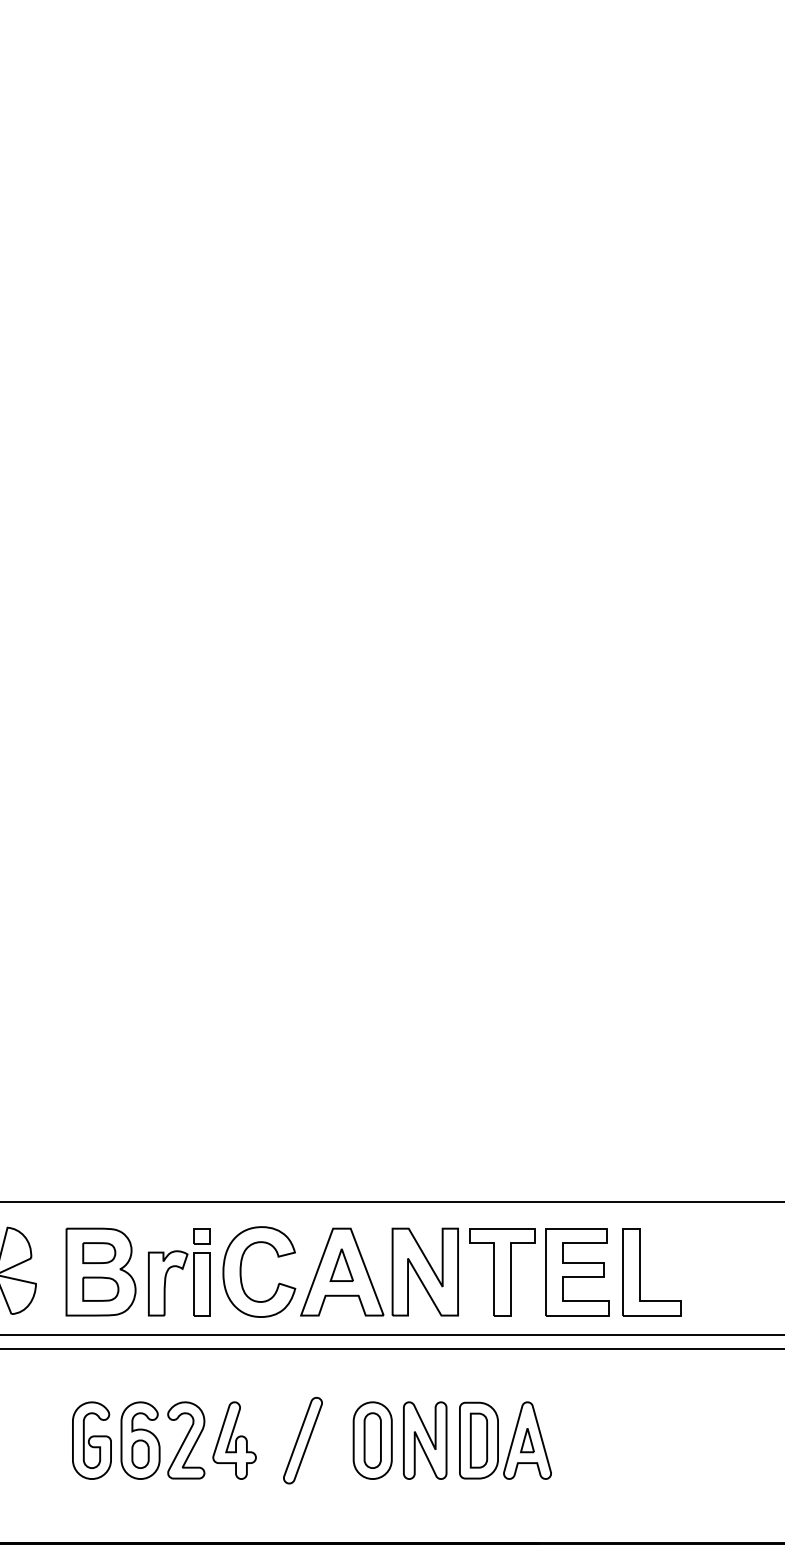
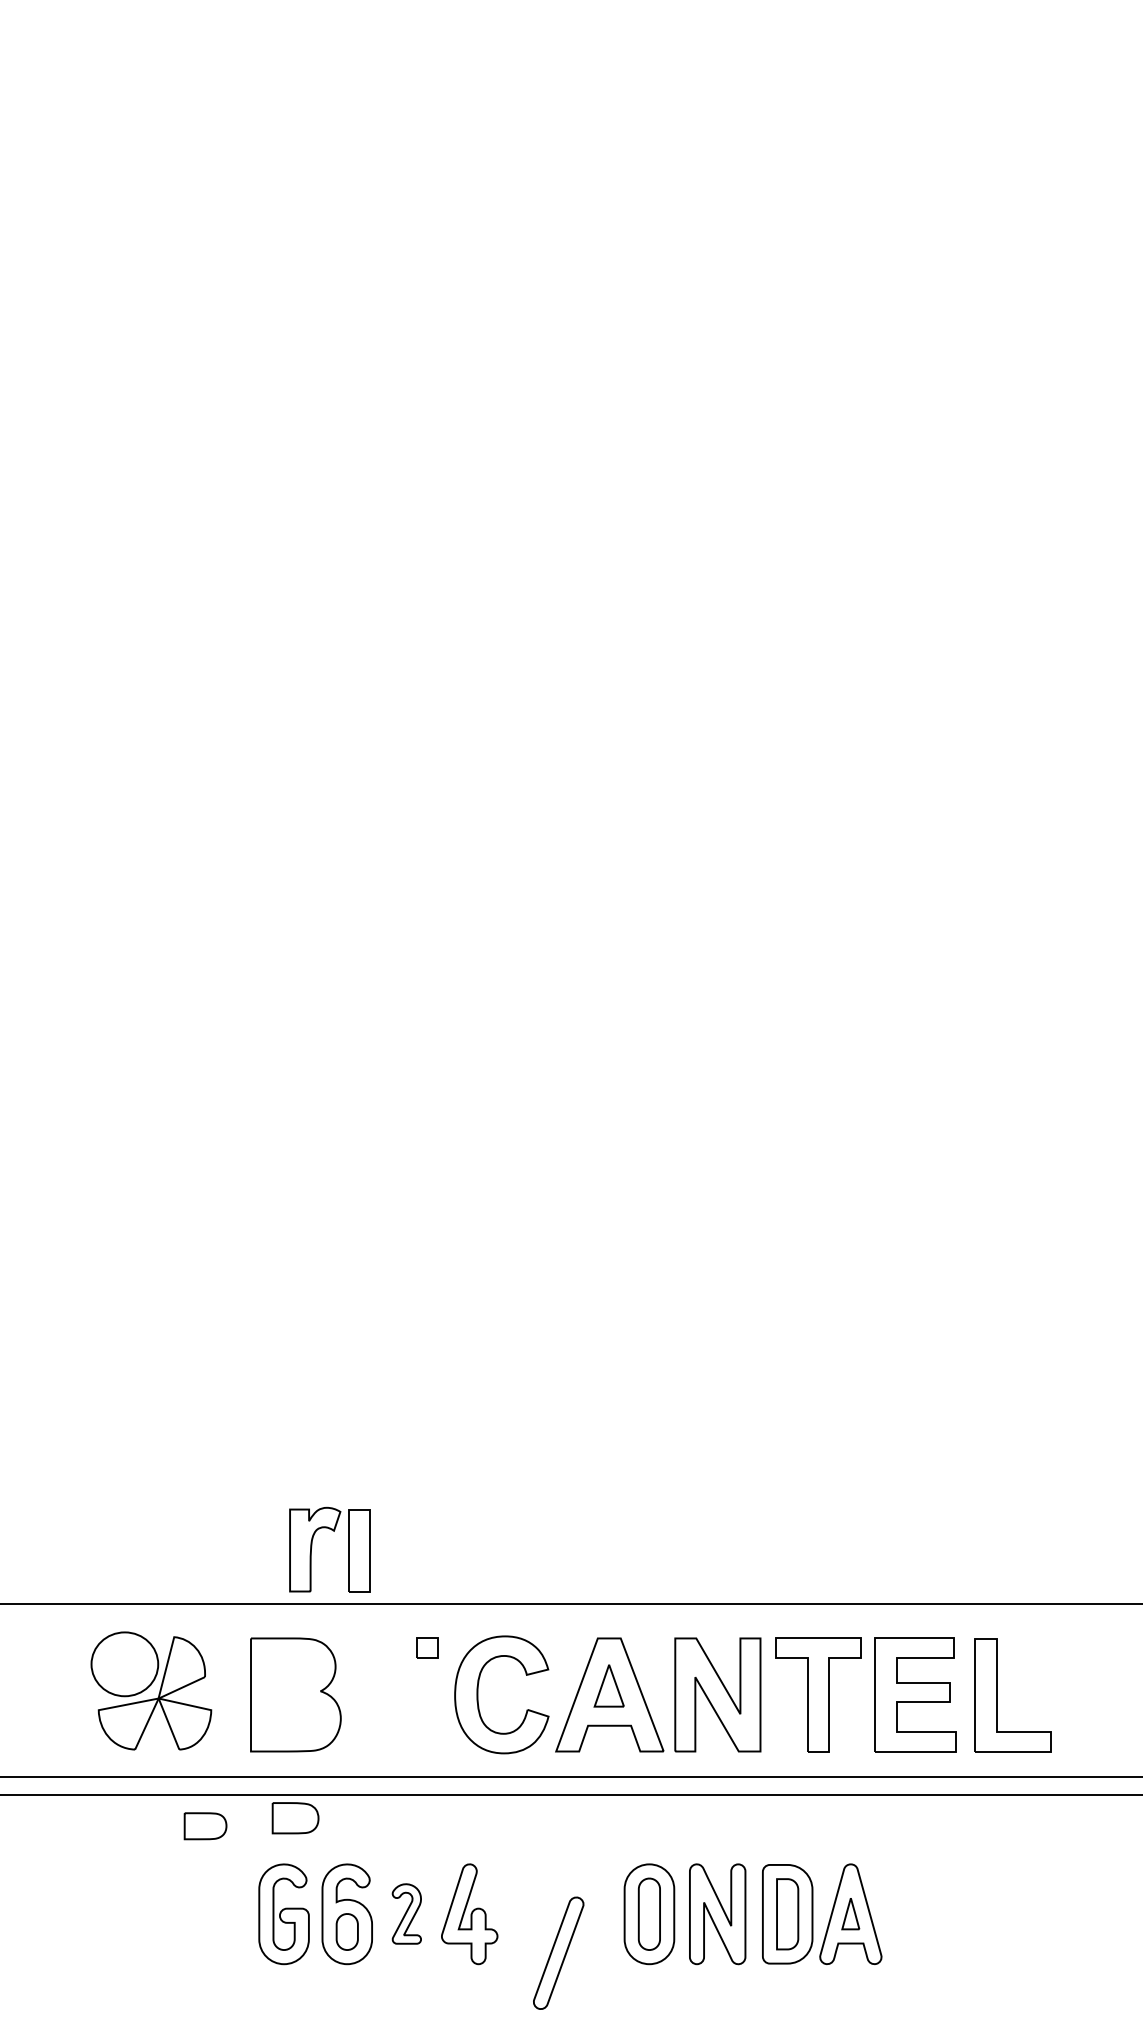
part: (99, 1253) -> (205, 1826), moved
part: (166, 1281) -> (312, 1547), moved
part: (100, 1289) -> (295, 1818), moved
part: (186, 1440) -> (406, 1913), size x0.6
part: (302, 1440) -> (558, 1952), moved

